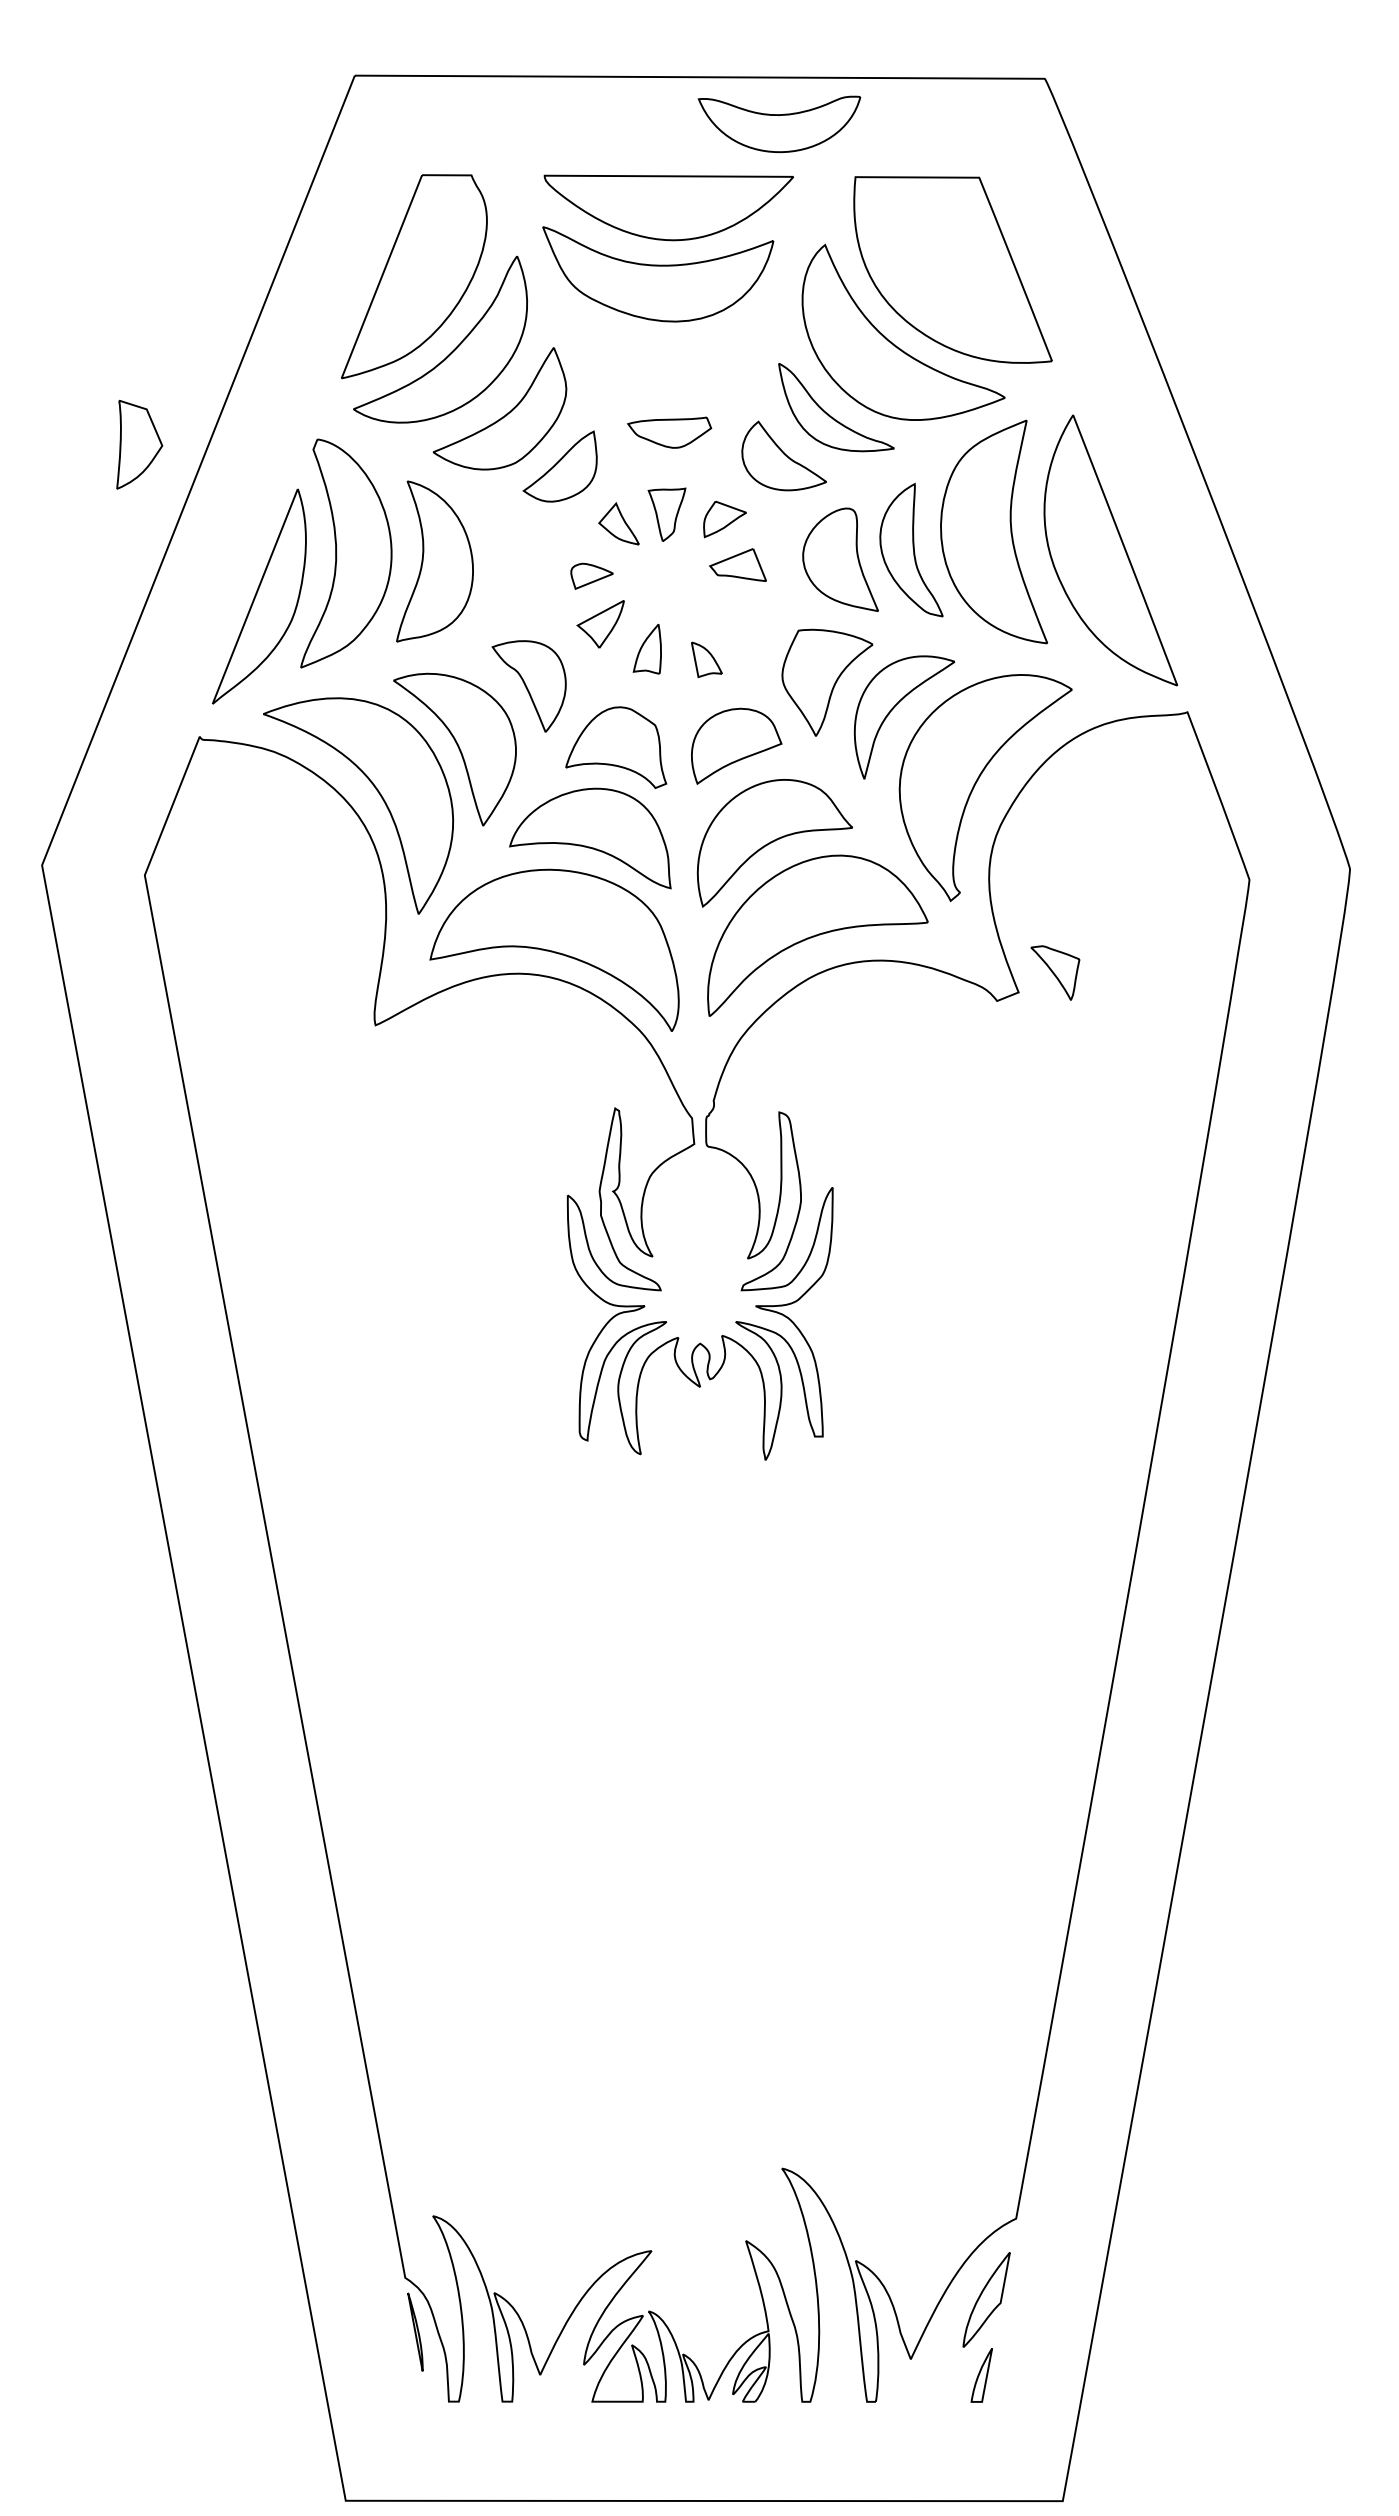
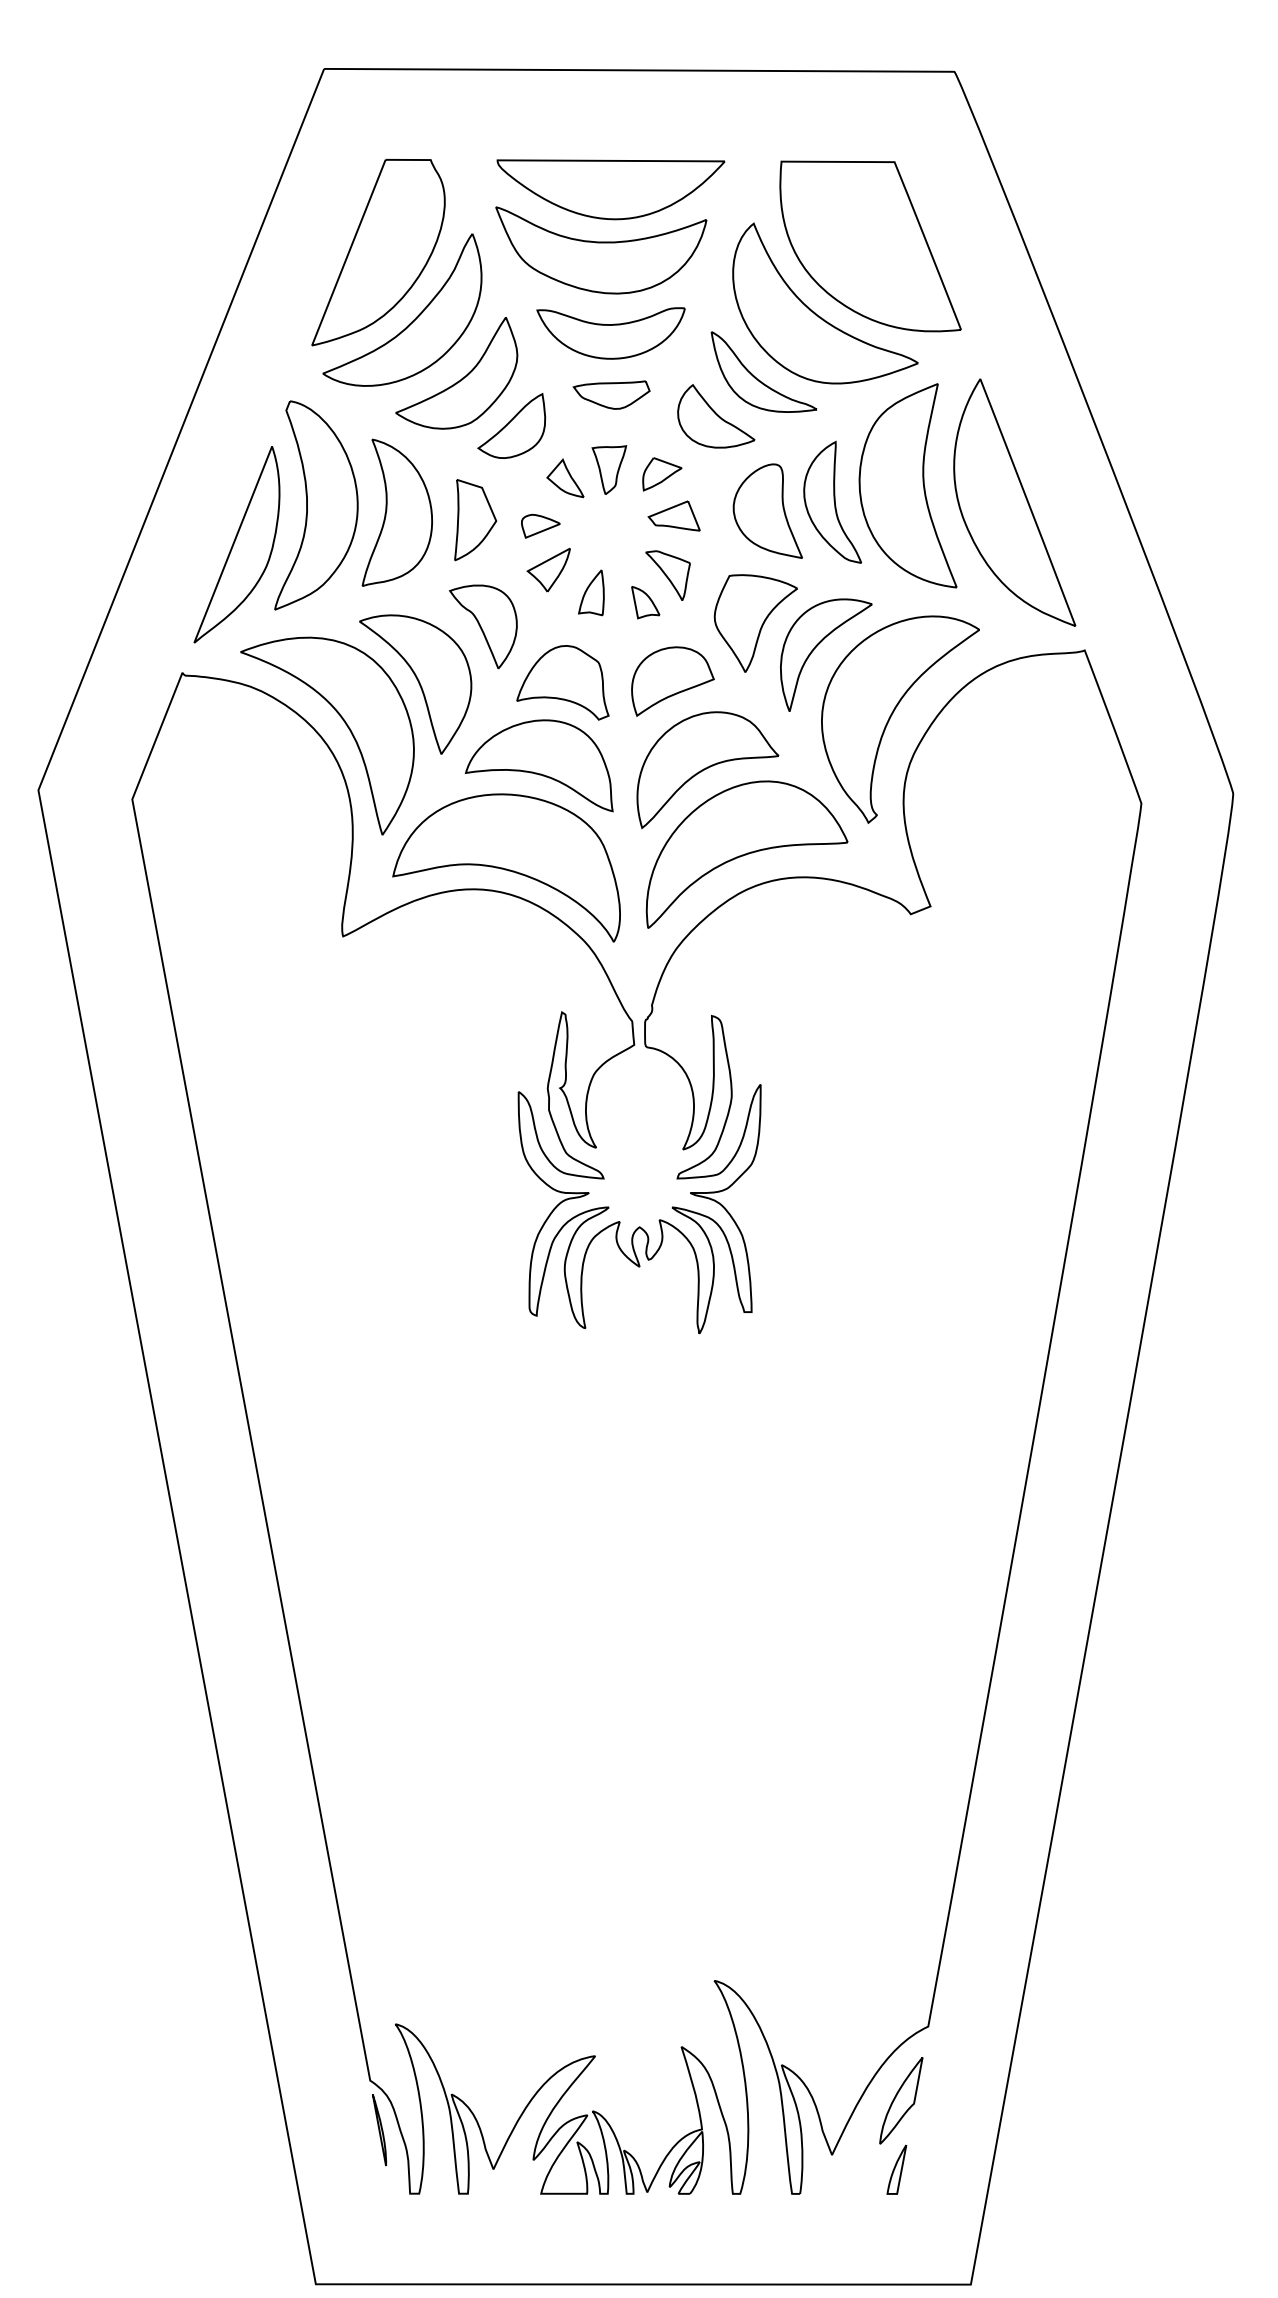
part: (778, 124) -> (610, 333), moved
part: (139, 445) -> (475, 520), moved
part: (1054, 972) -> (667, 575), moved

